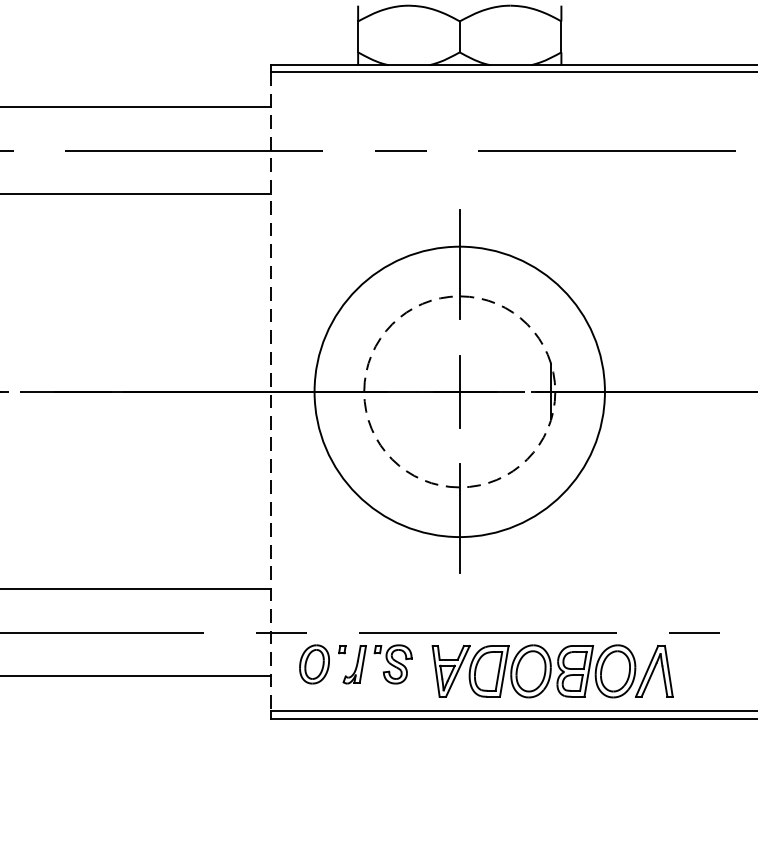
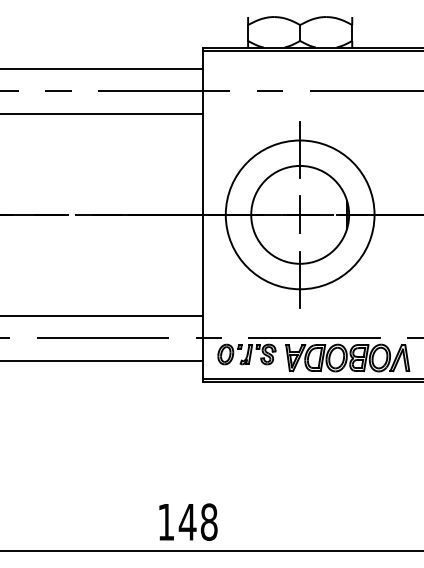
line: (271, 391) -> (203, 214), dashed -> solid
circle: (460, 391) -> (300, 214), dashed -> solid

